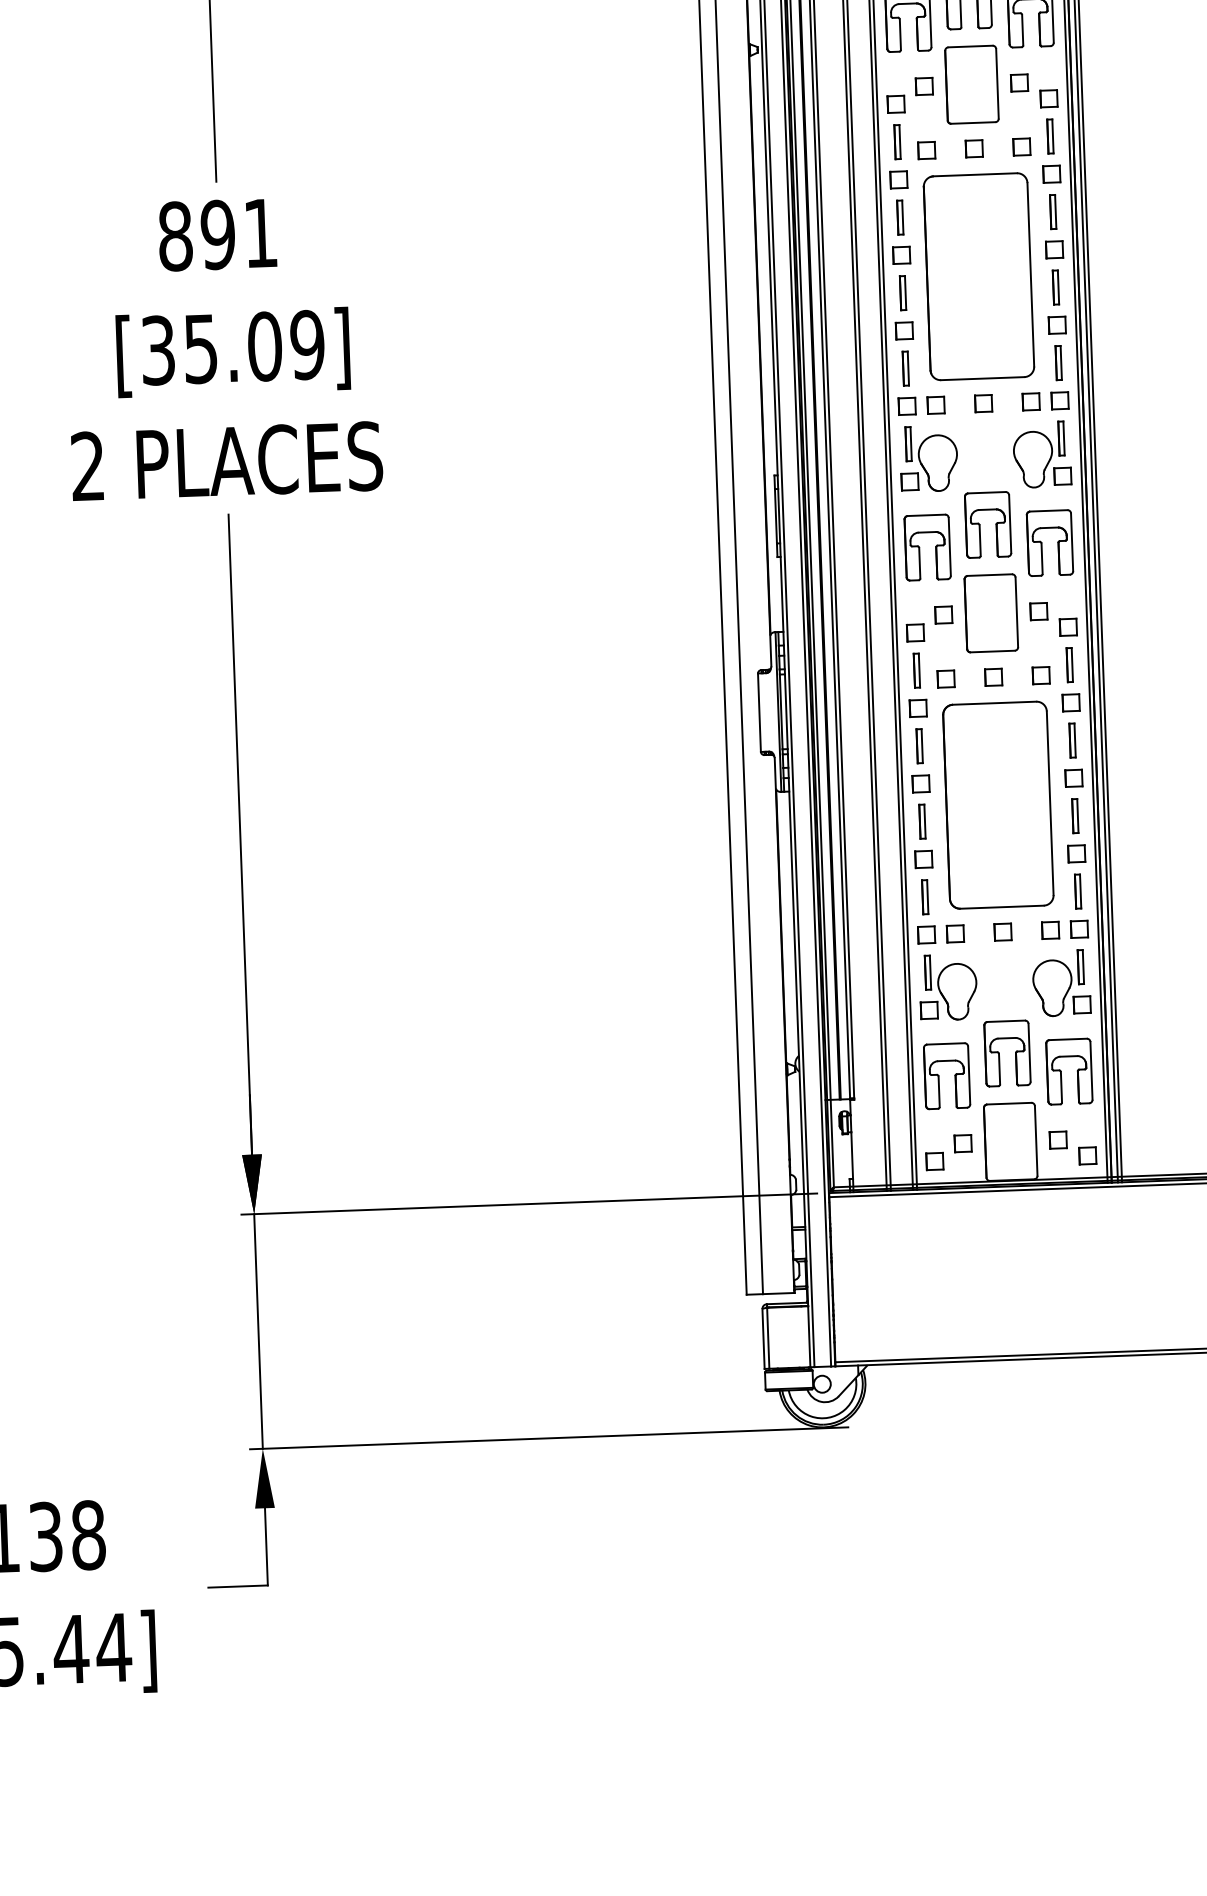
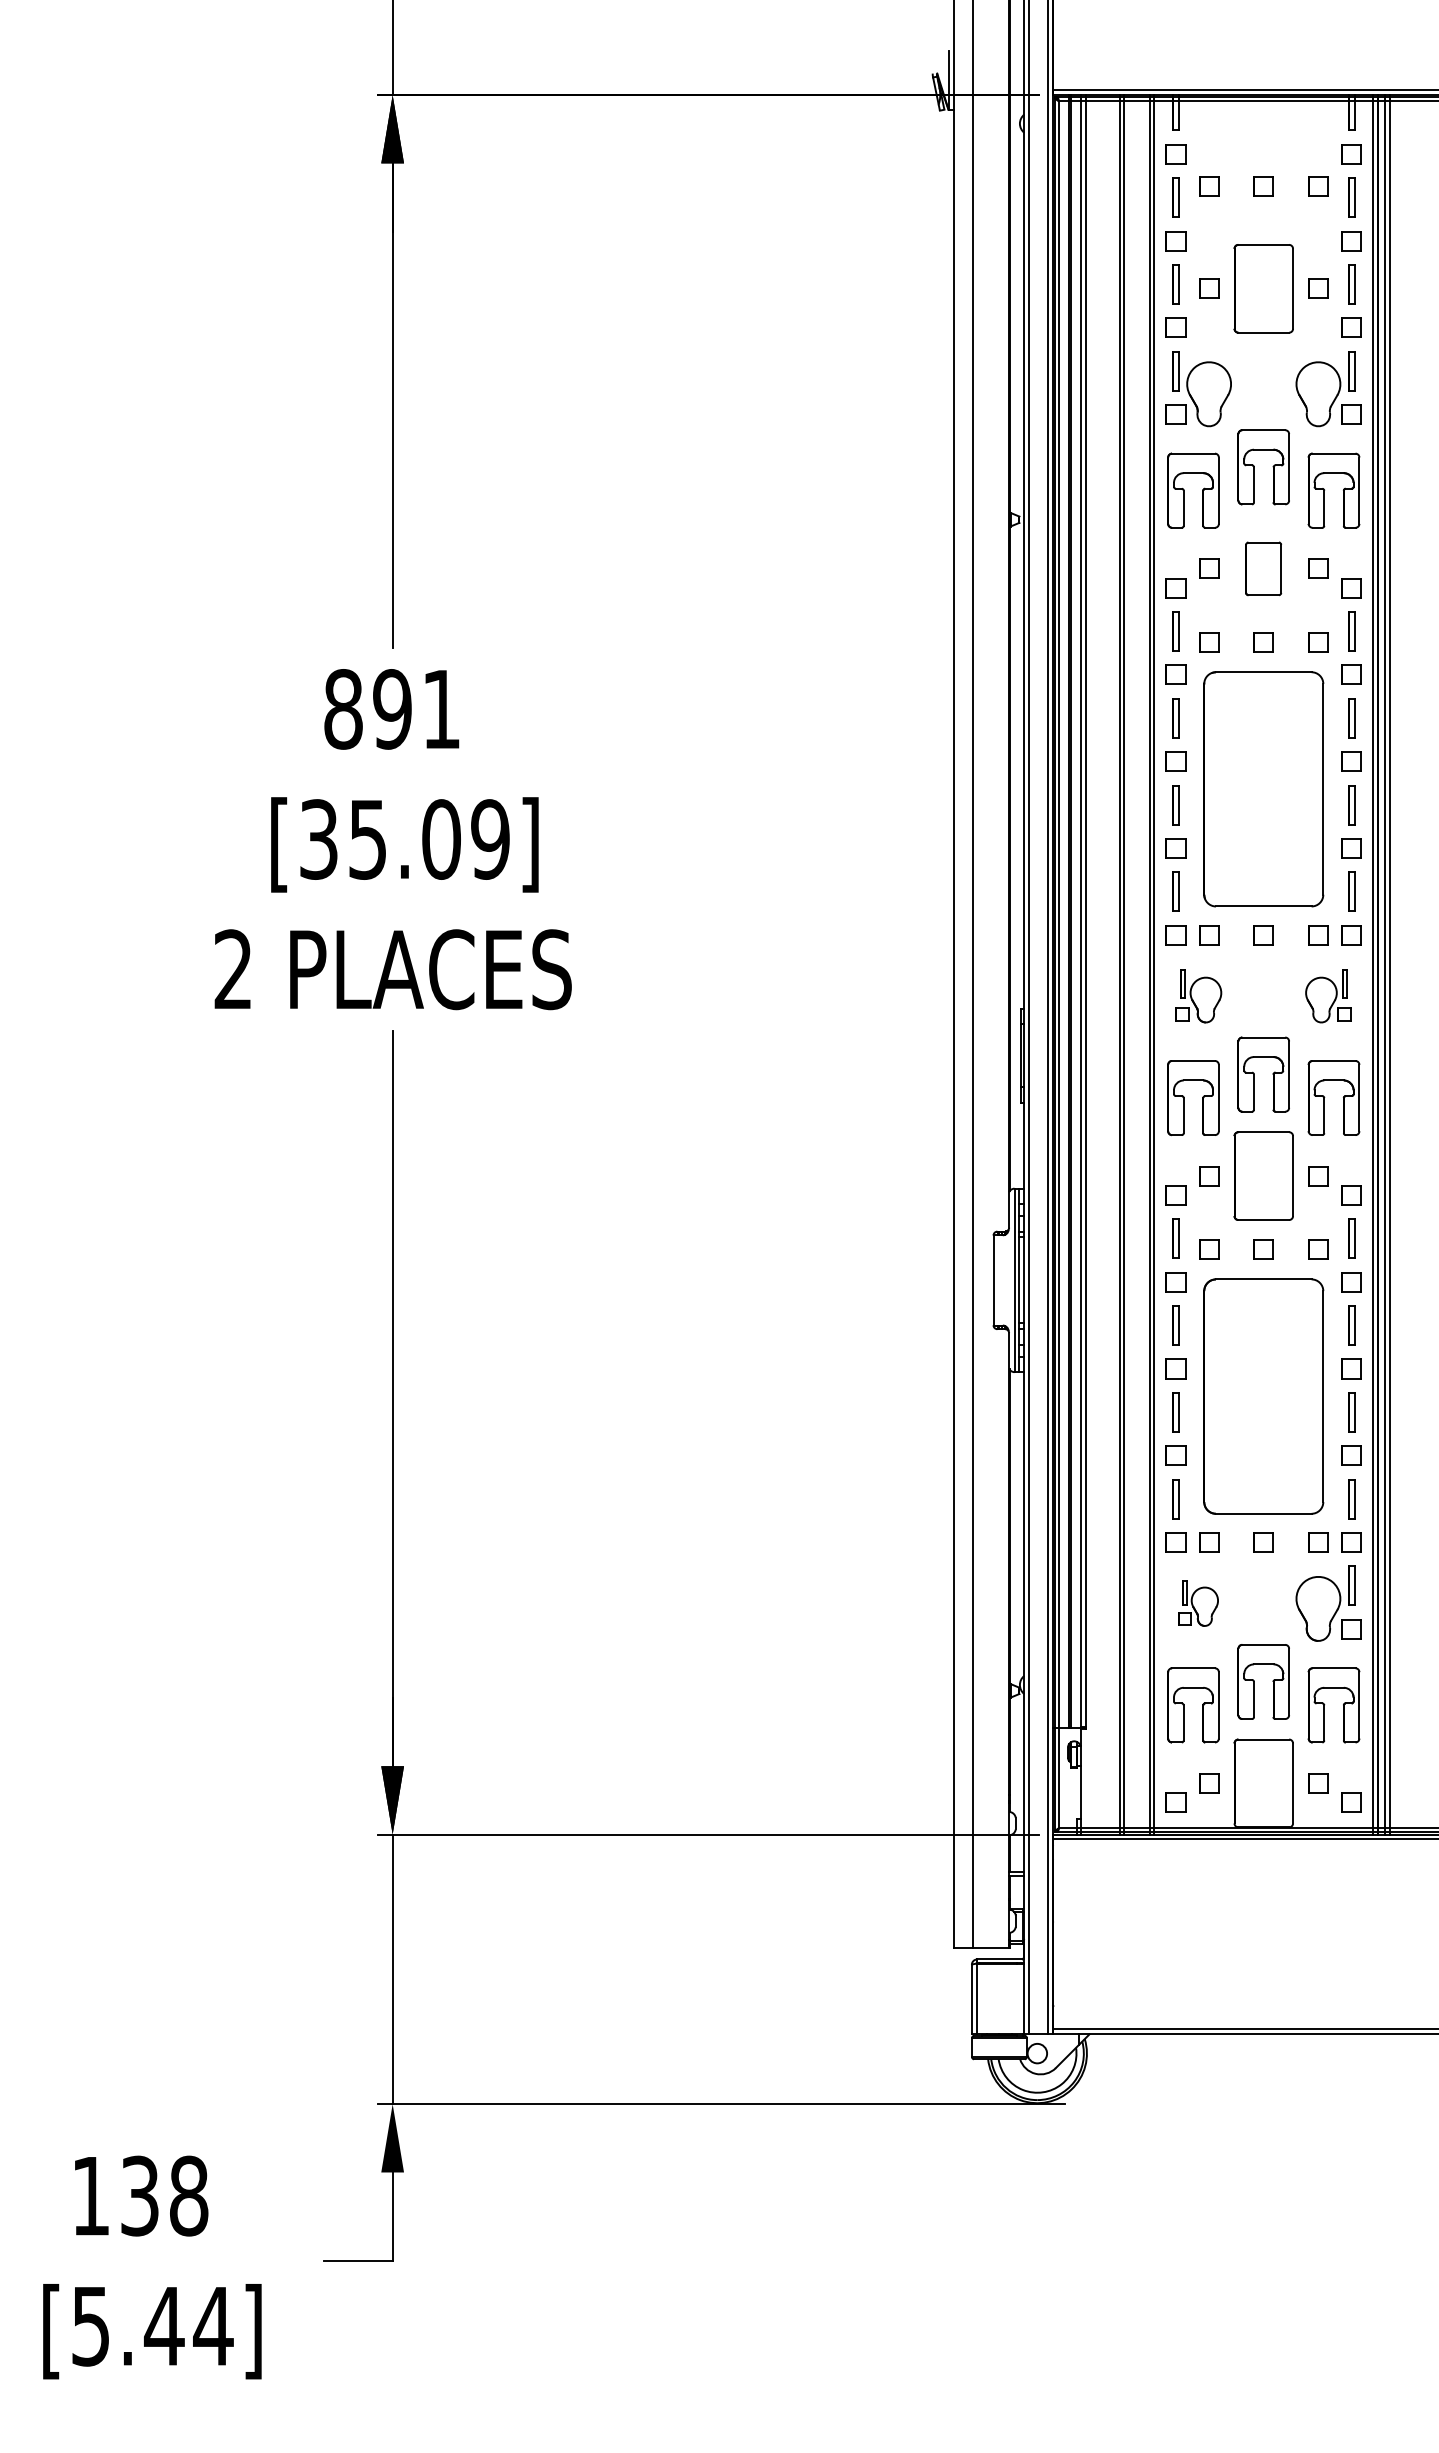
part: (971, 84) -> (1263, 568), size x0.6
part: (1041, 454) -> (1328, 996), size x0.7
part: (928, 459) -> (1198, 996), size x0.7
part: (948, 987) -> (1198, 1603), size x0.6

